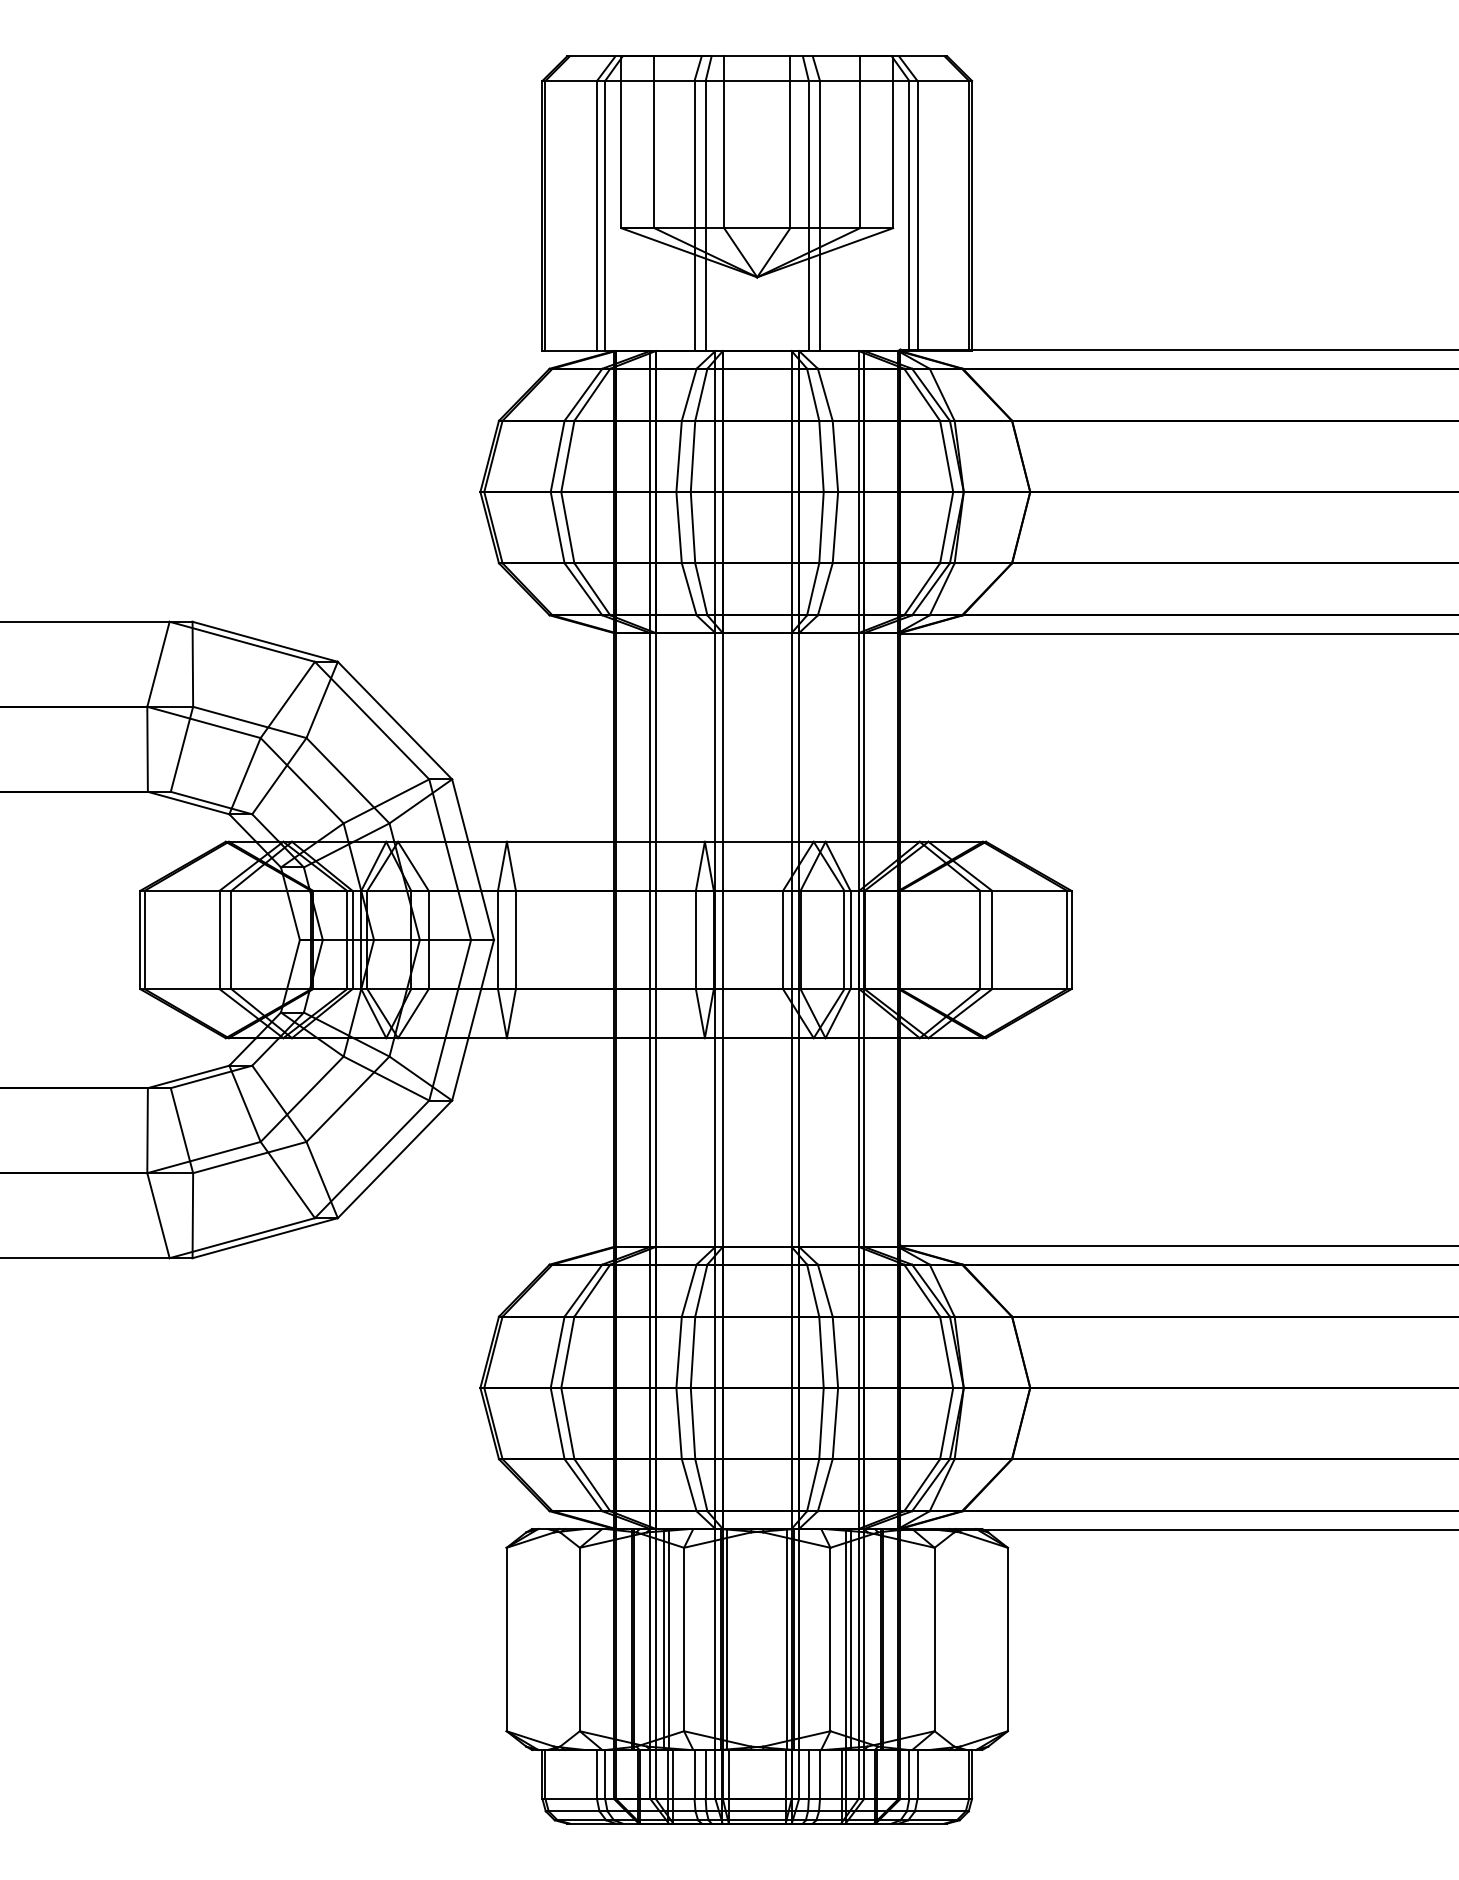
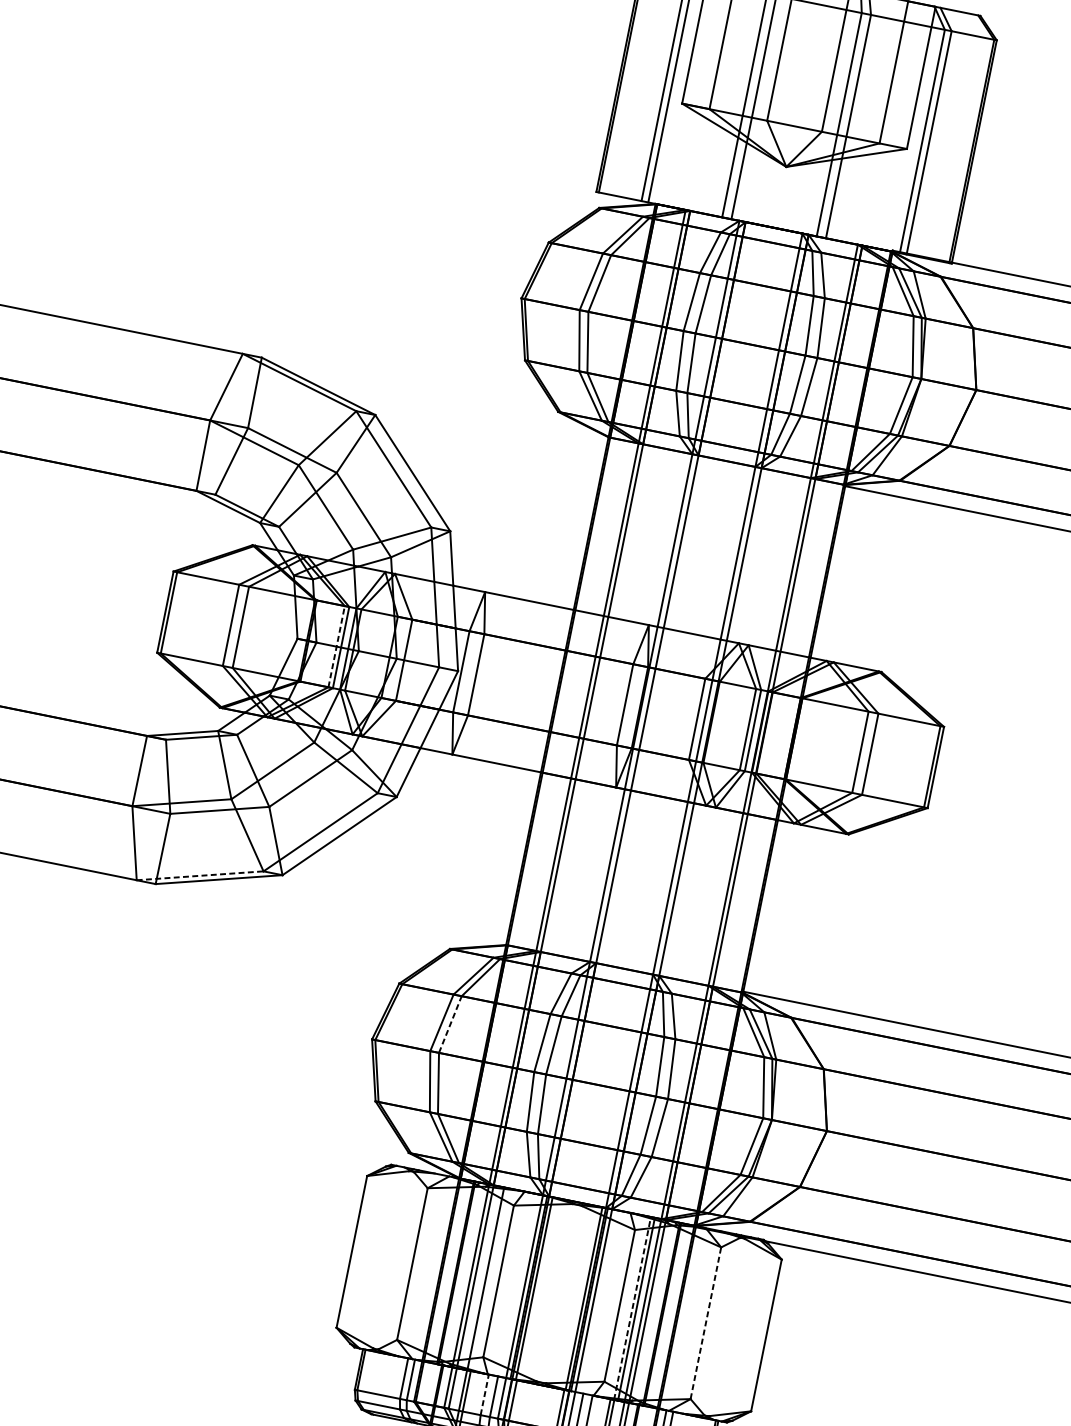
line: (347, 939) -> (336, 646), solid -> dashed
line: (242, 1238) -> (200, 876), solid -> dashed
line: (567, 1351) -> (450, 1023), solid -> dashed
line: (663, 1639) -> (481, 1278), removed
line: (845, 1639) -> (632, 1308), solid -> dashed
line: (934, 1639) -> (705, 1323), solid -> dashed
line: (694, 1774) -> (484, 1394), solid -> dashed

